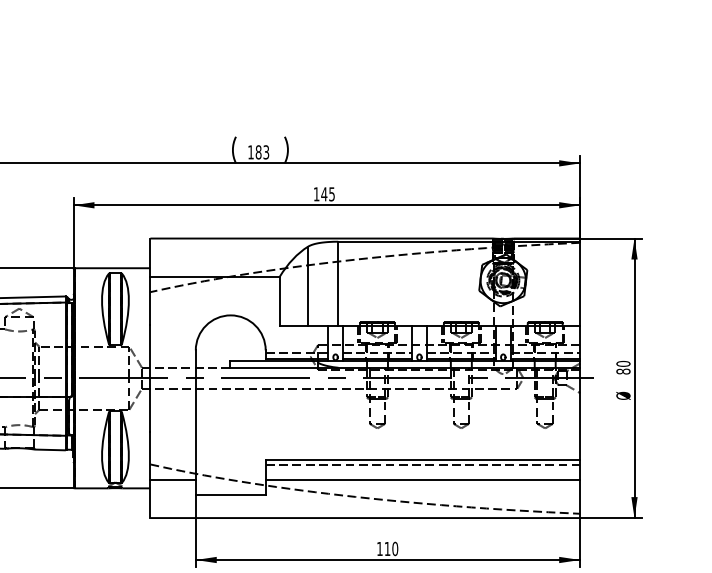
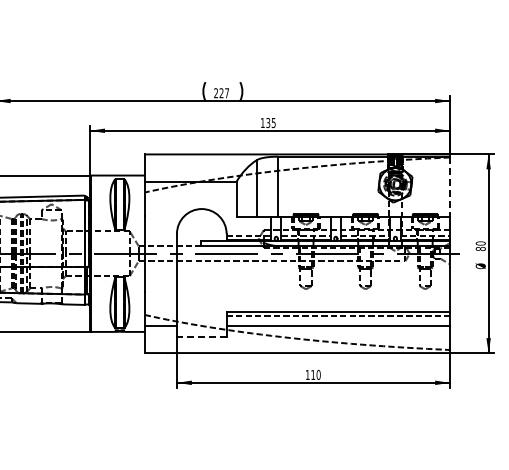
text: (258, 152) -> (221, 93), 183 -> 227
text: (324, 194) -> (268, 123), 145 -> 135
line: (580, 283) -> (450, 186), solid -> dashed
line: (230, 494) -> (201, 336), solid -> dashed

